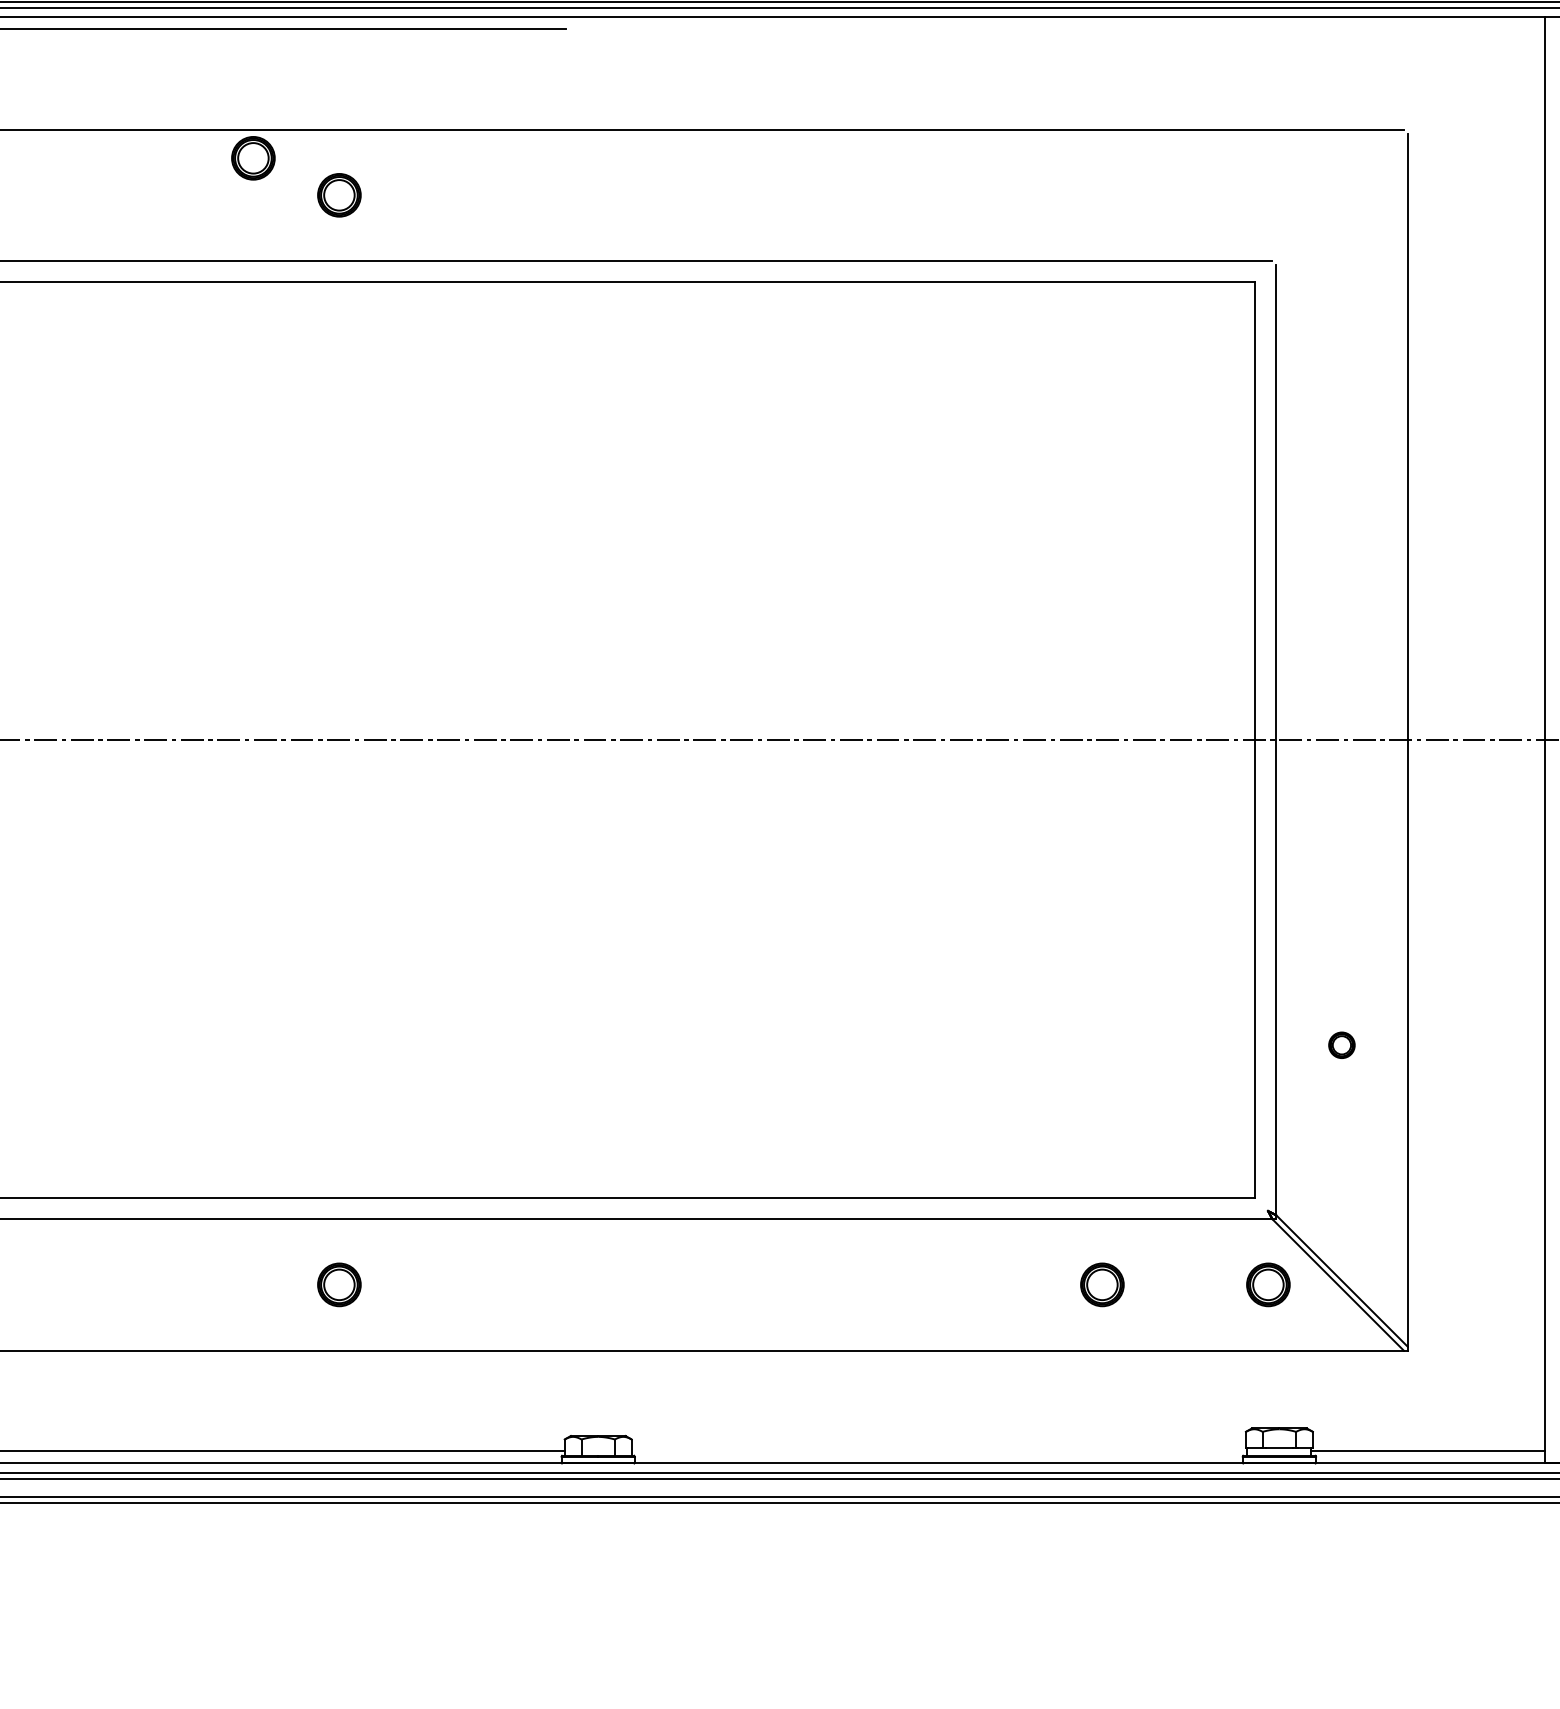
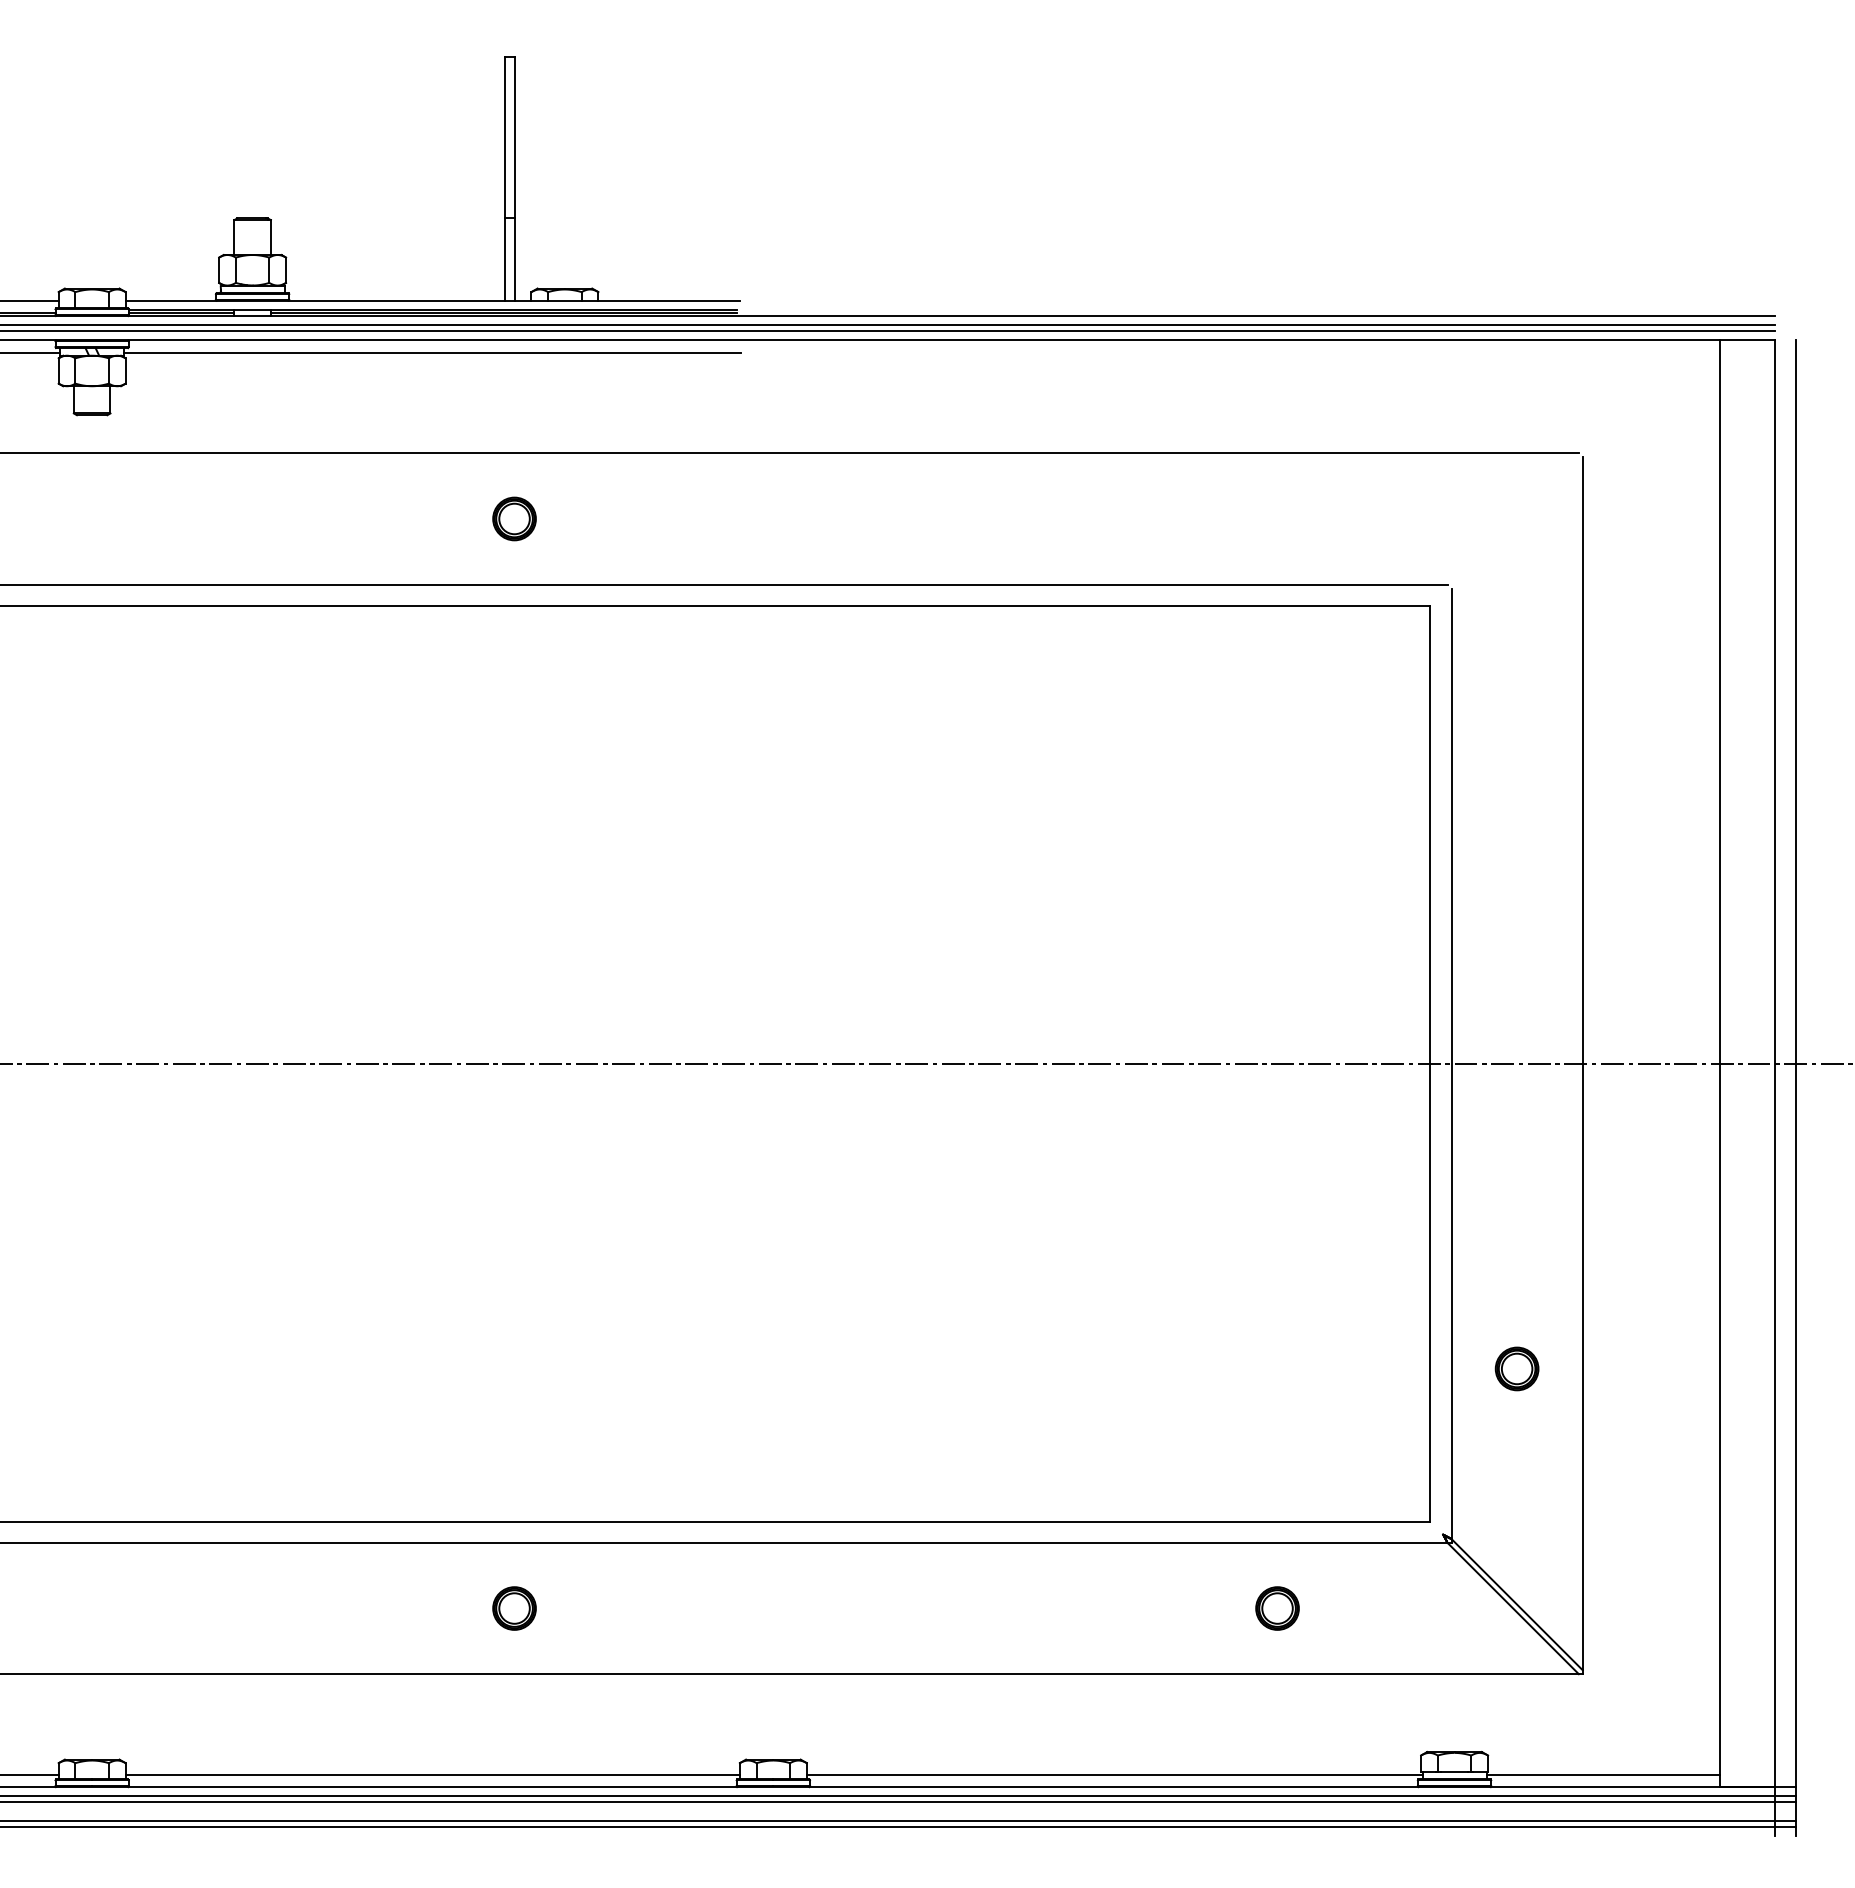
part: (253, 157) -> (428, 481), removed
part: (1341, 1044) -> (1516, 1368), size x1.67
part: (1268, 1284) -> (1443, 1608), removed
line: (939, 1450) -> (1114, 1774), added

